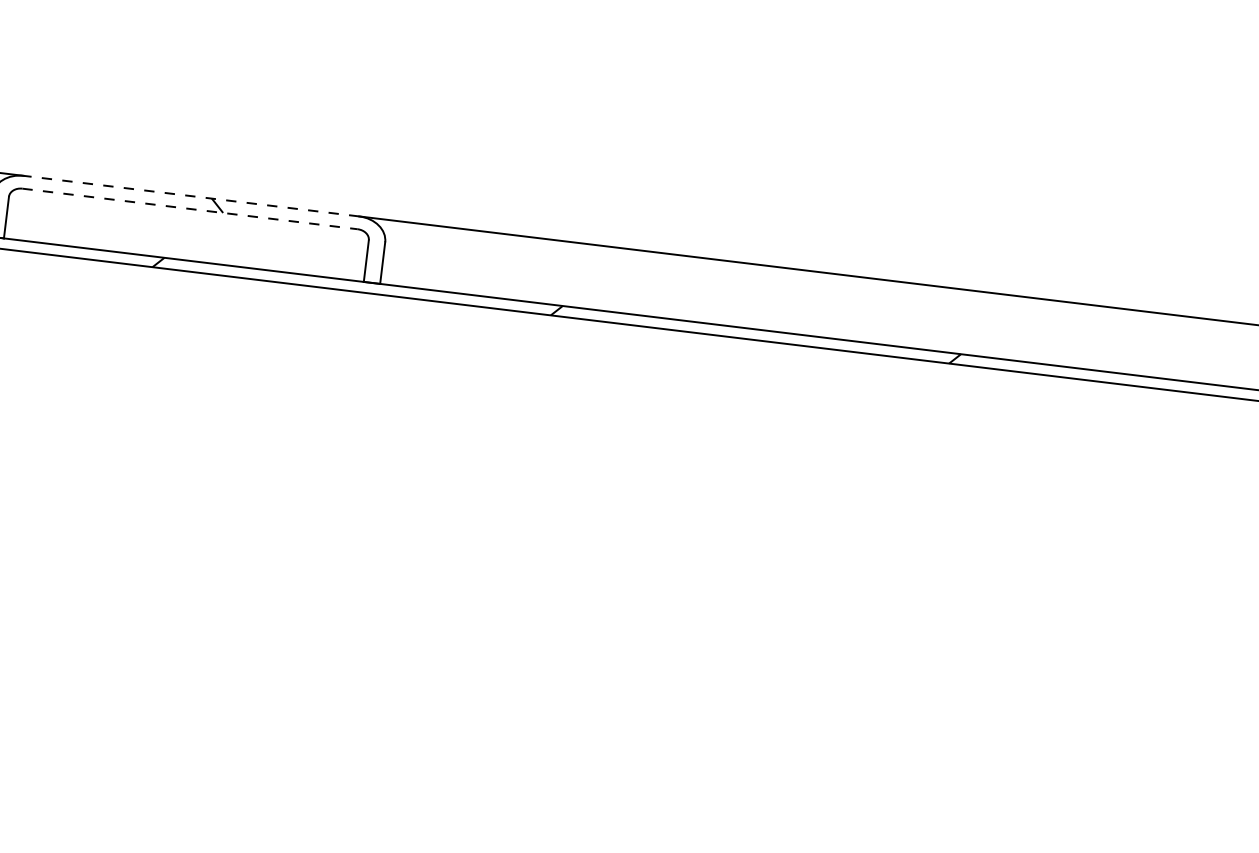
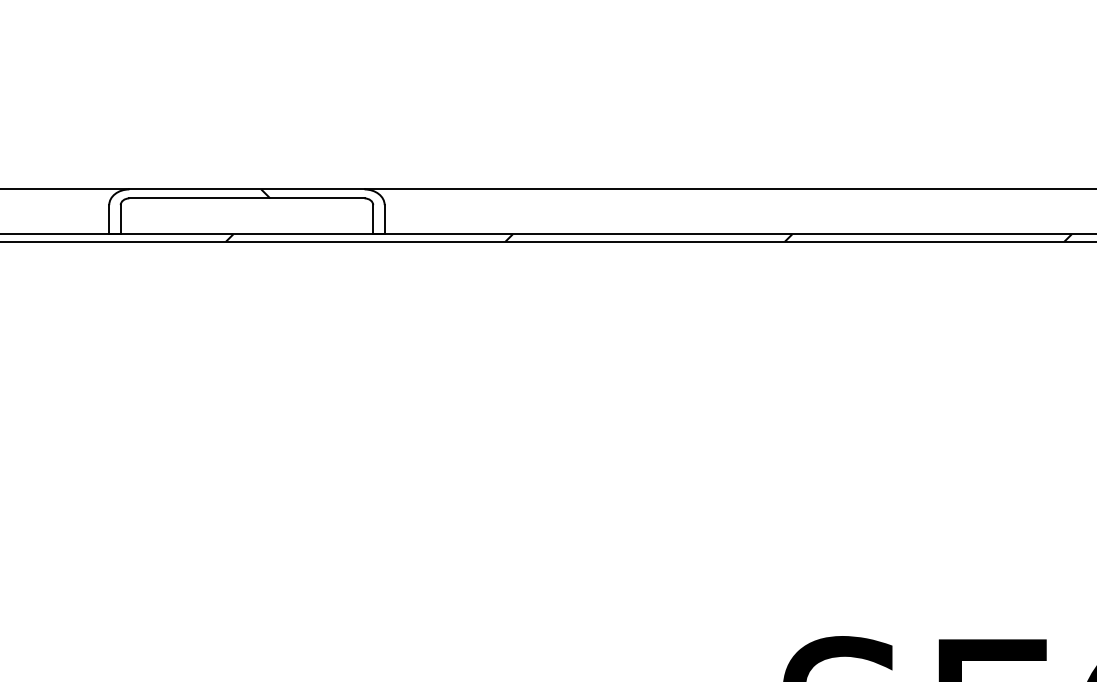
line: (190, 196) -> (246, 189), dashed -> solid
line: (189, 208) -> (246, 198), dashed -> solid

